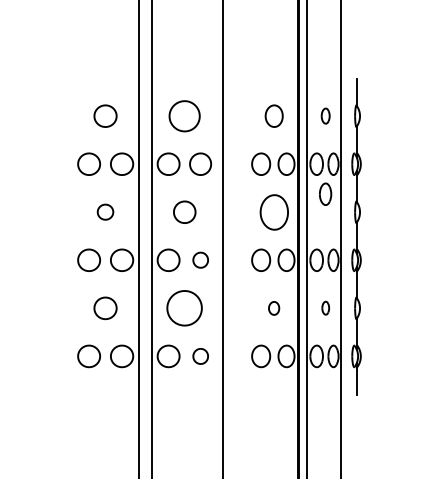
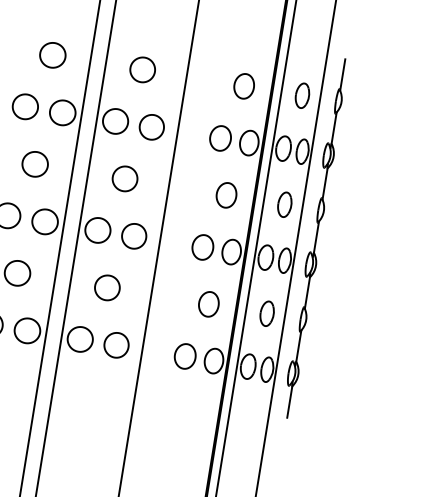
part: (184, 115) -> (142, 69), size x0.71
part: (325, 115) -> (302, 94), size x1.43
part: (325, 193) -> (284, 203), moved
part: (105, 211) -> (35, 163), size x1.43
part: (273, 211) -> (225, 194), size x0.62
part: (200, 259) -> (134, 235), size x1.43
part: (325, 307) -> (267, 312), size x1.67
part: (184, 308) -> (107, 288), size x0.62
part: (273, 308) -> (208, 304), size x1.67
part: (200, 356) -> (116, 345), size x1.43

